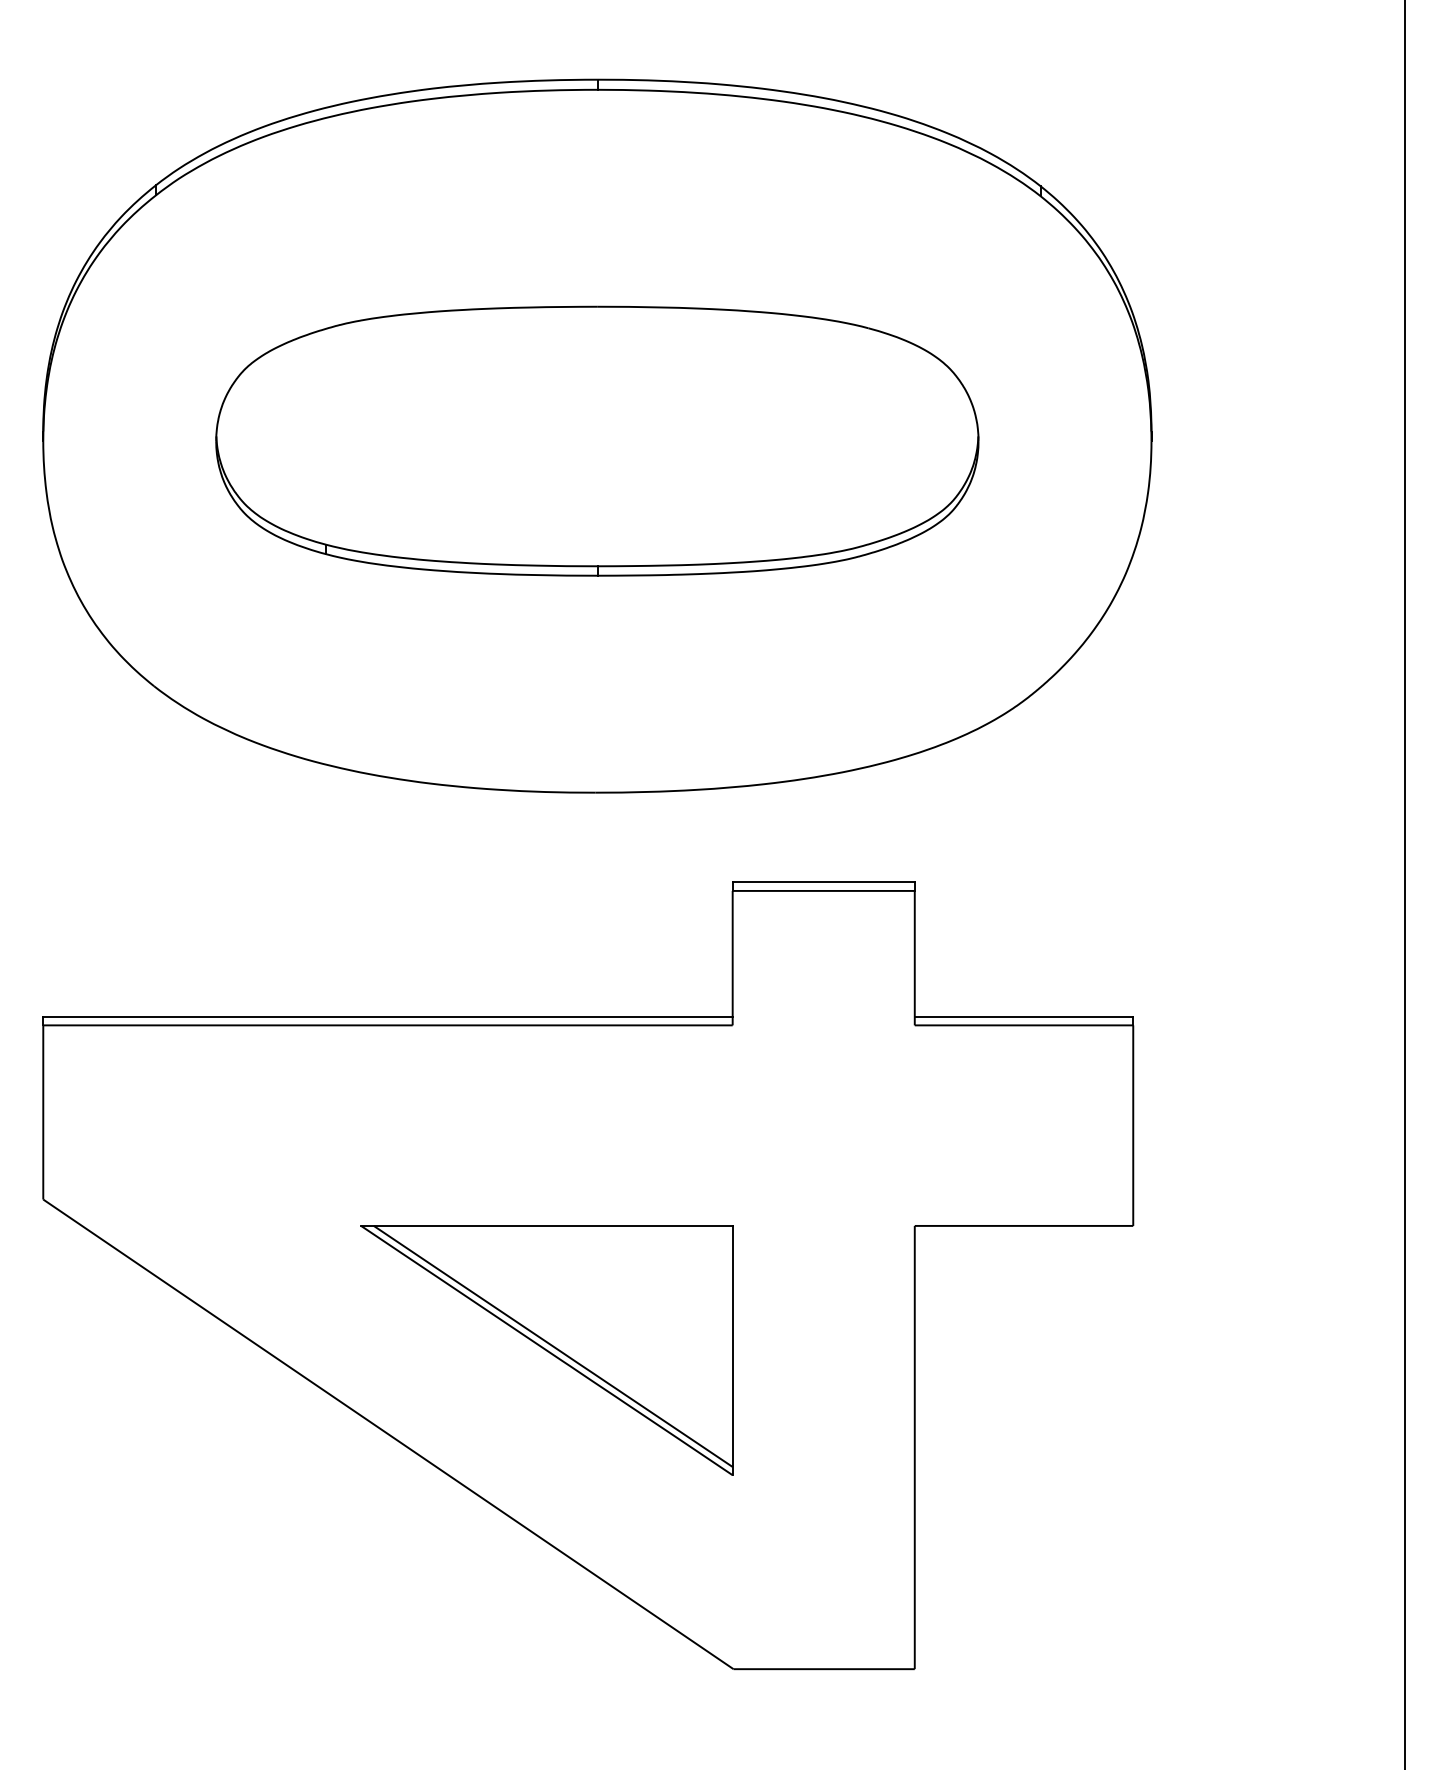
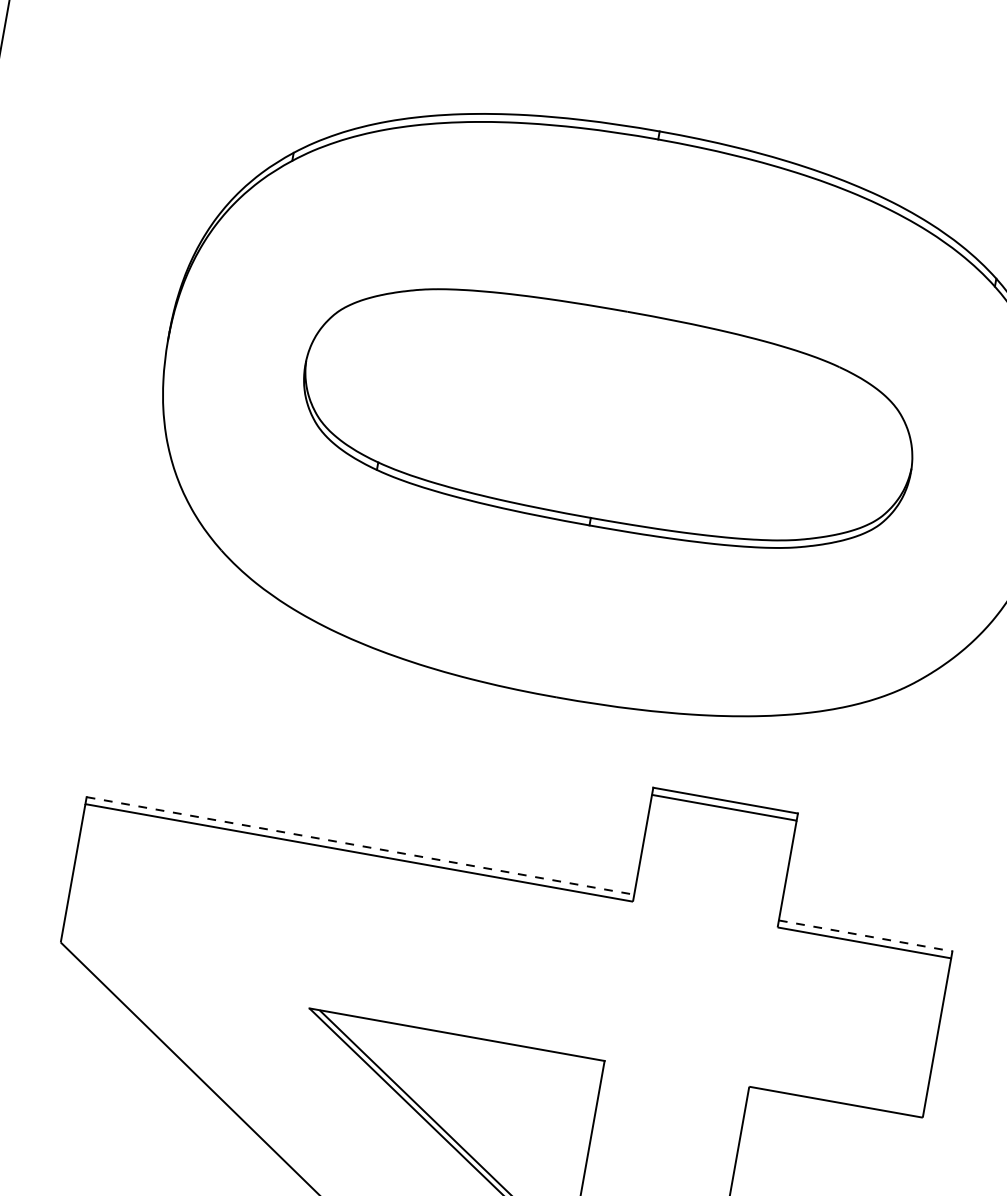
line: (387, 1016) -> (360, 845), solid -> dashed
line: (1024, 1016) -> (866, 935), solid -> dashed

